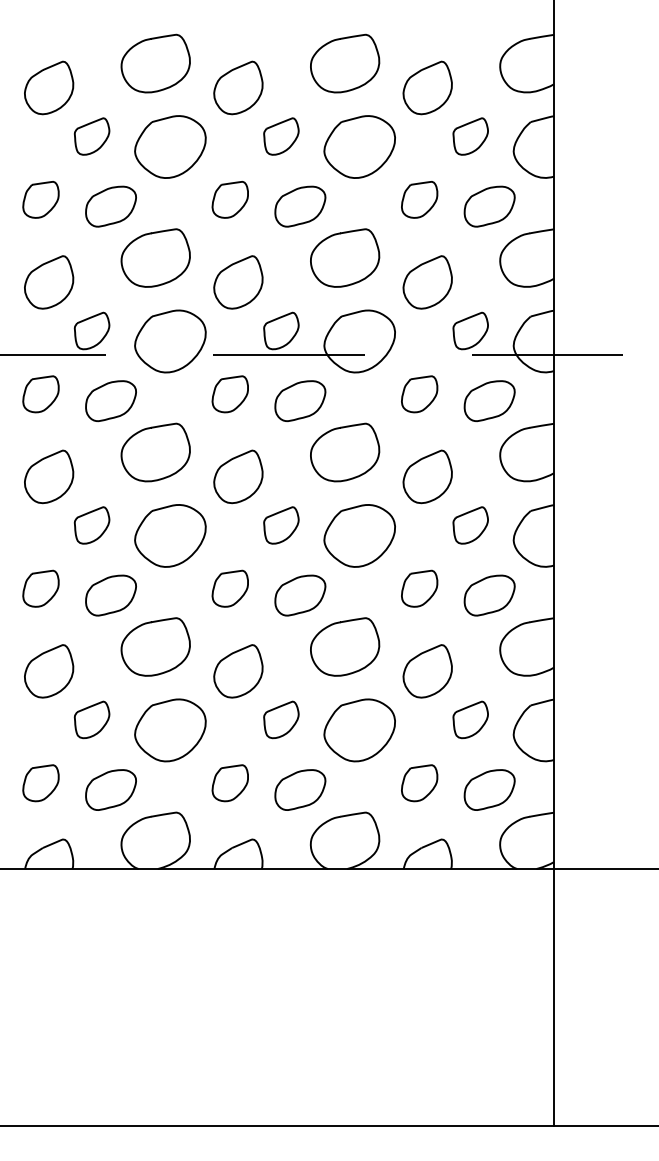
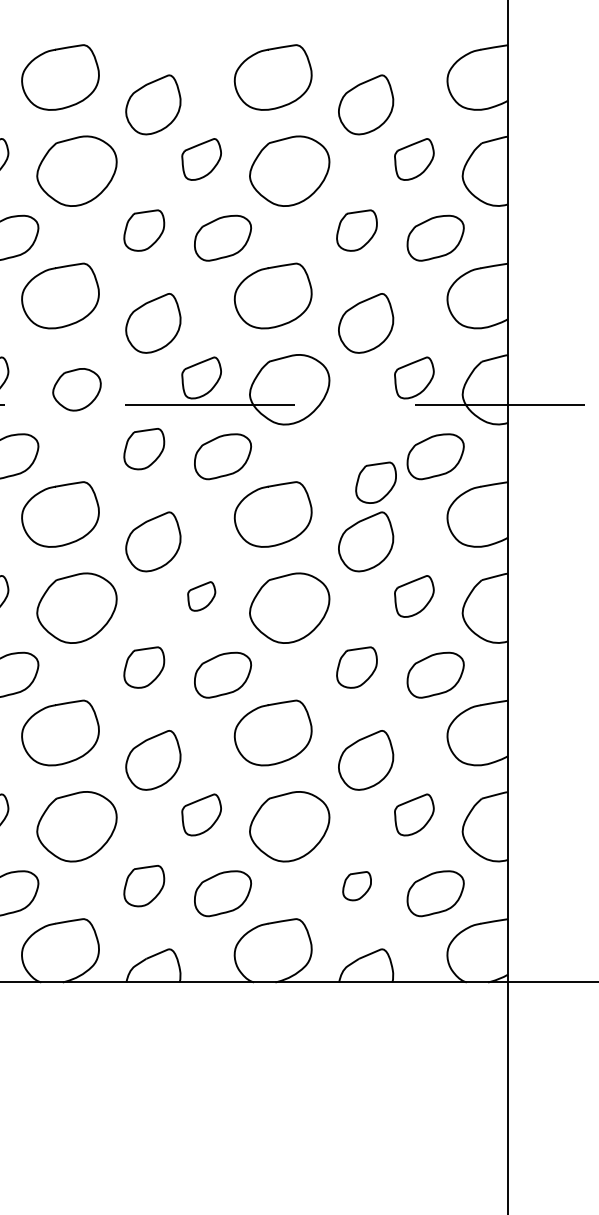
part: (170, 341) -> (77, 389), size x0.6
part: (419, 394) -> (375, 483), moved
part: (281, 525) -> (201, 596), size x0.7
part: (419, 783) -> (356, 886), size x0.7

